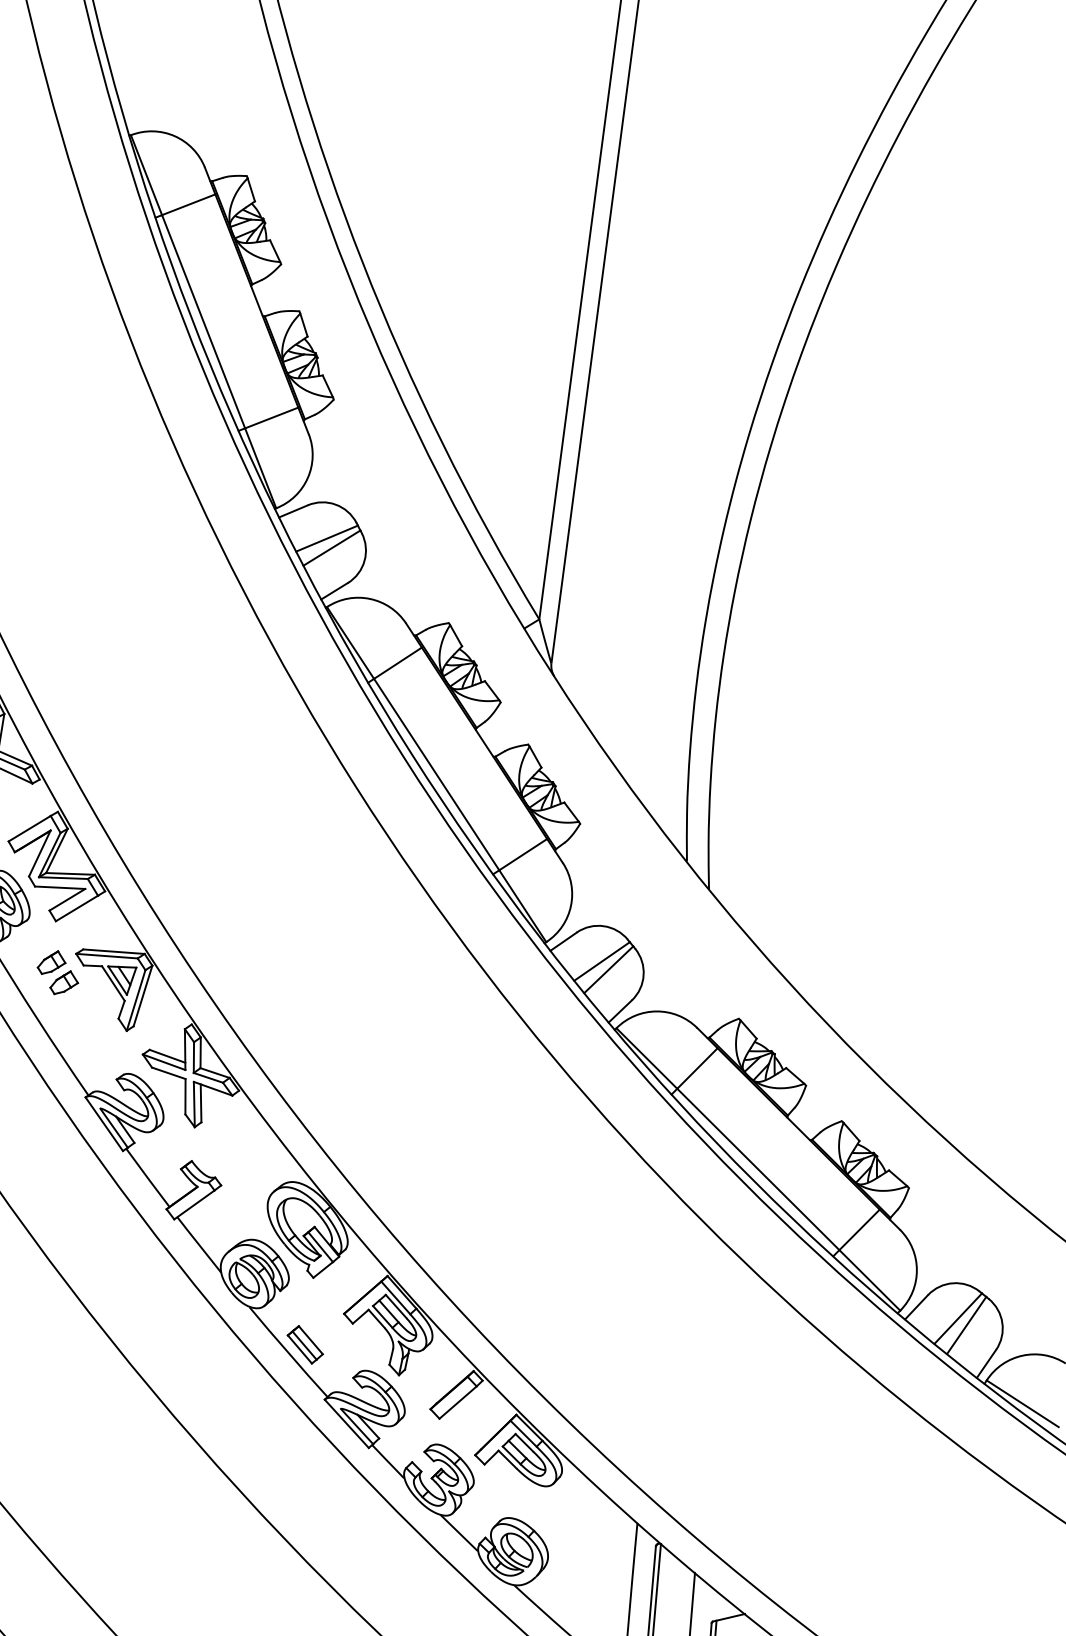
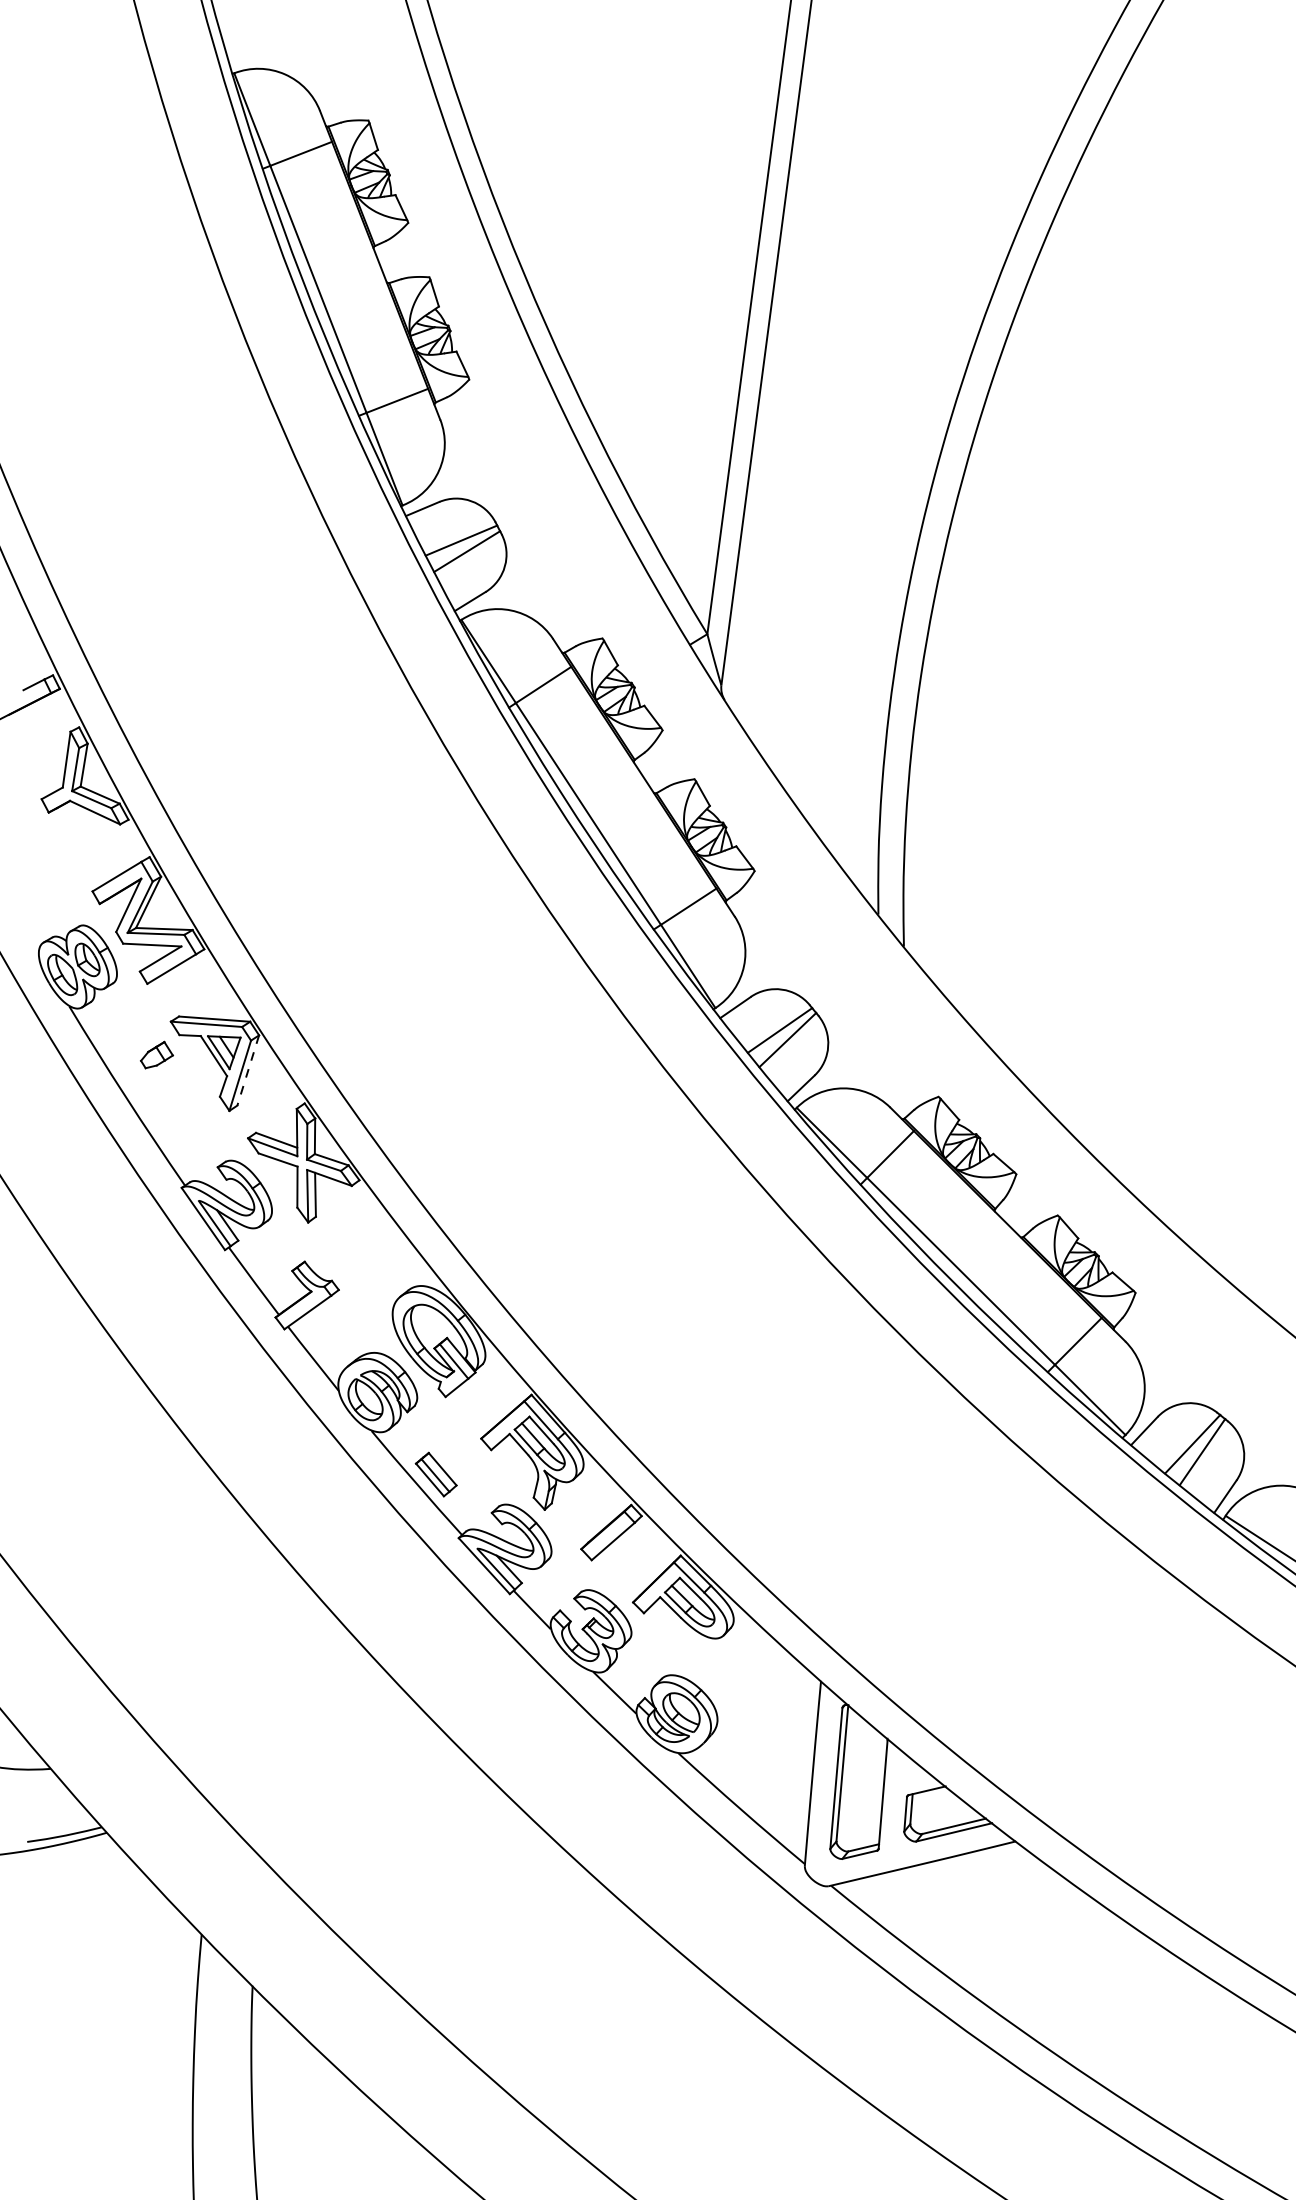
part: (51, 962) -> (142, 1031), removed
line: (143, 996) -> (248, 1070), solid -> dashed

